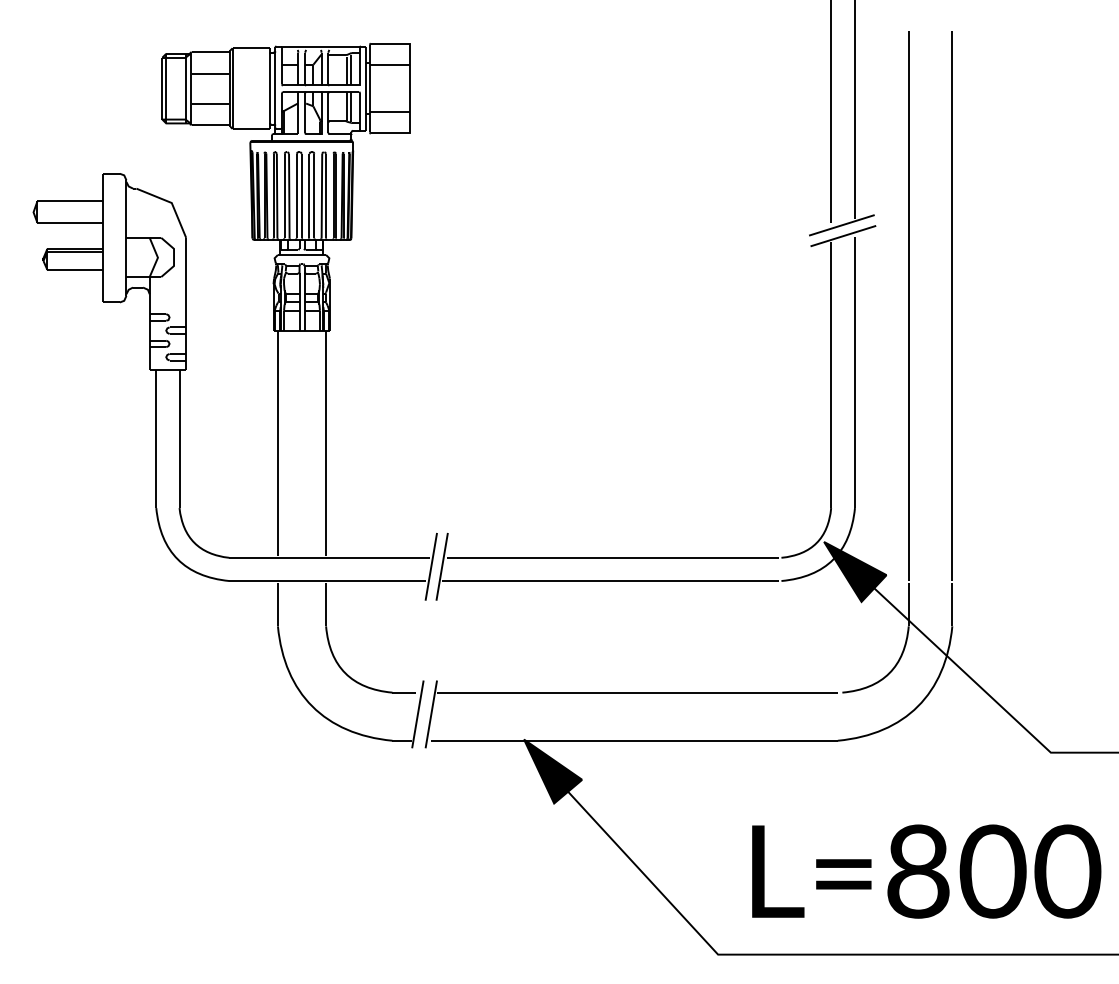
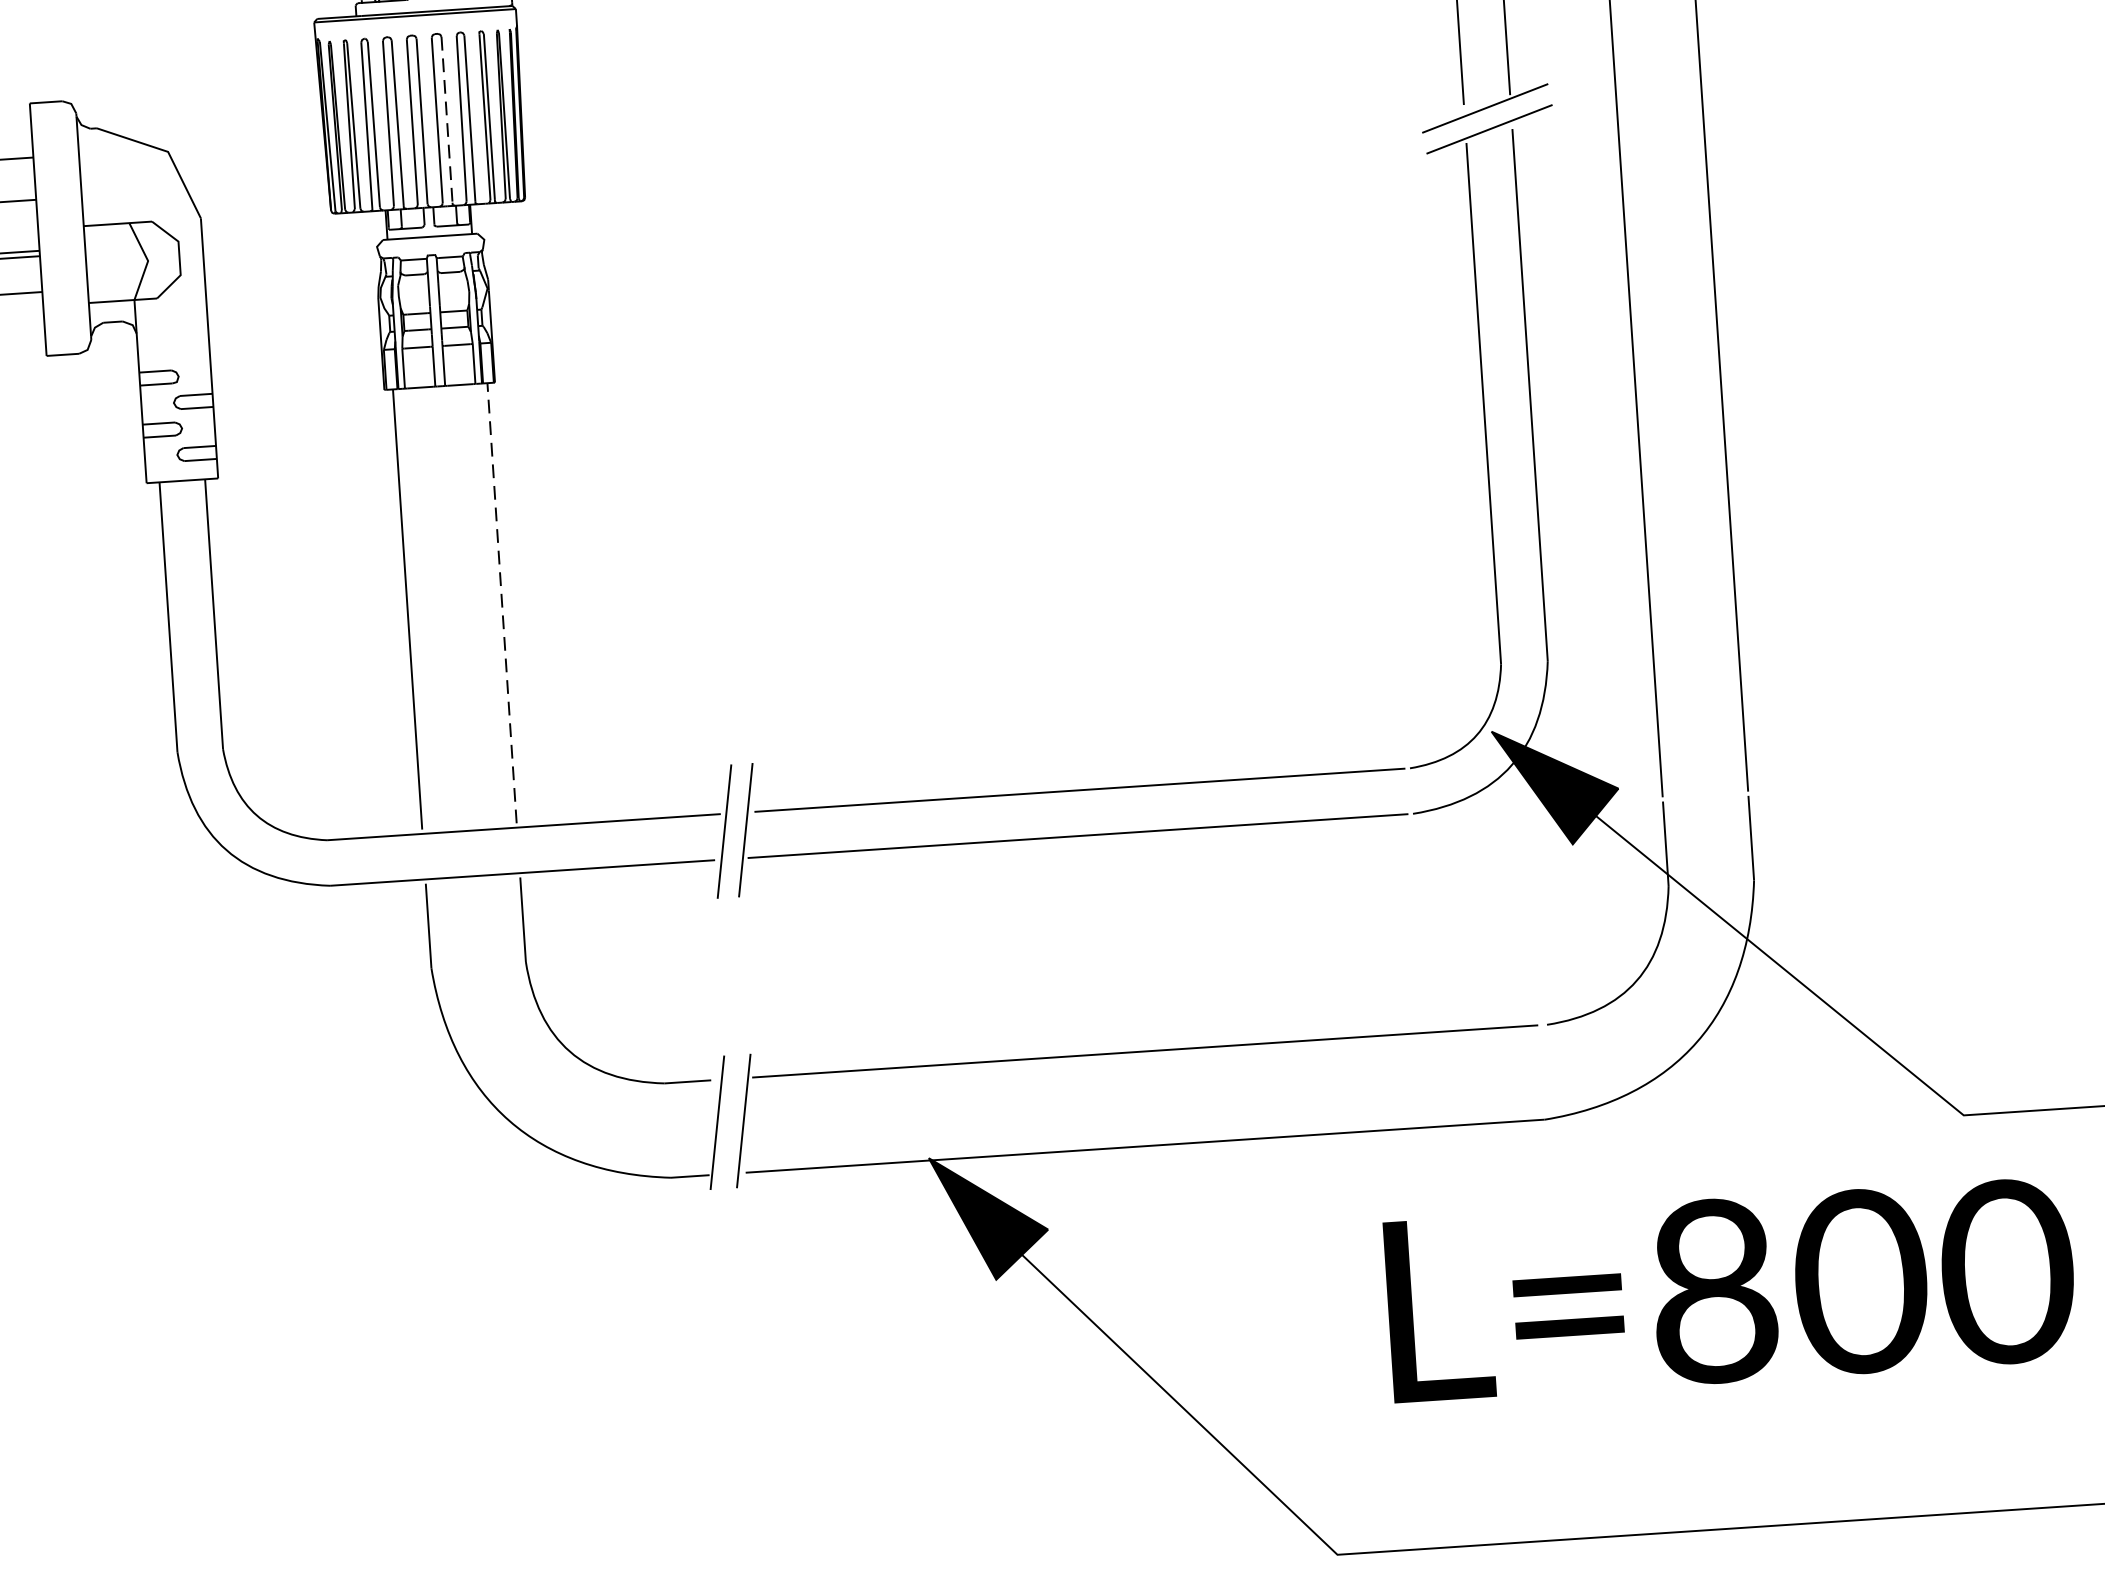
line: (314, 196) -> (447, 120), solid -> dashed
line: (326, 442) -> (502, 601), solid -> dashed
text: (926, 871) -> (1730, 1290), moved

